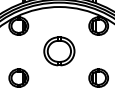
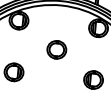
part: (58, 51) -> (56, 49), size x0.62

